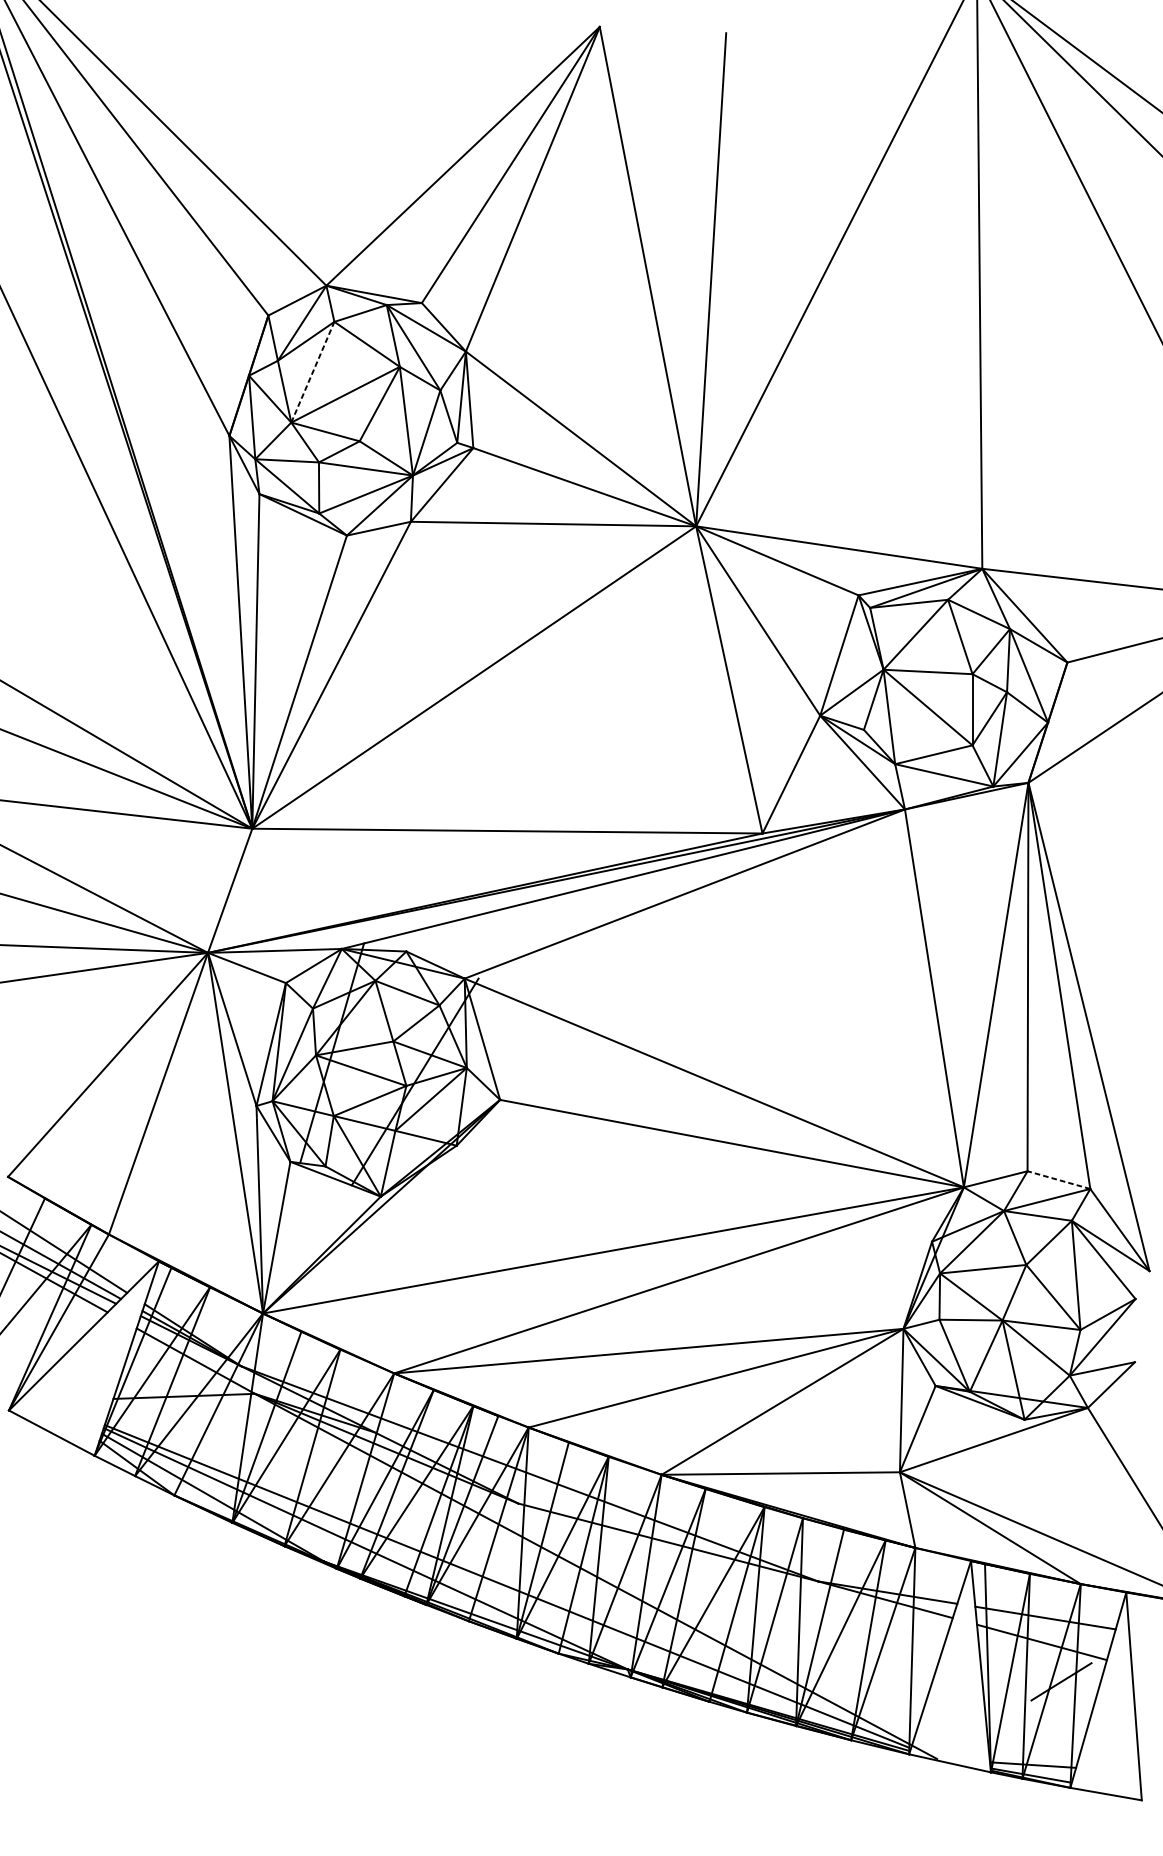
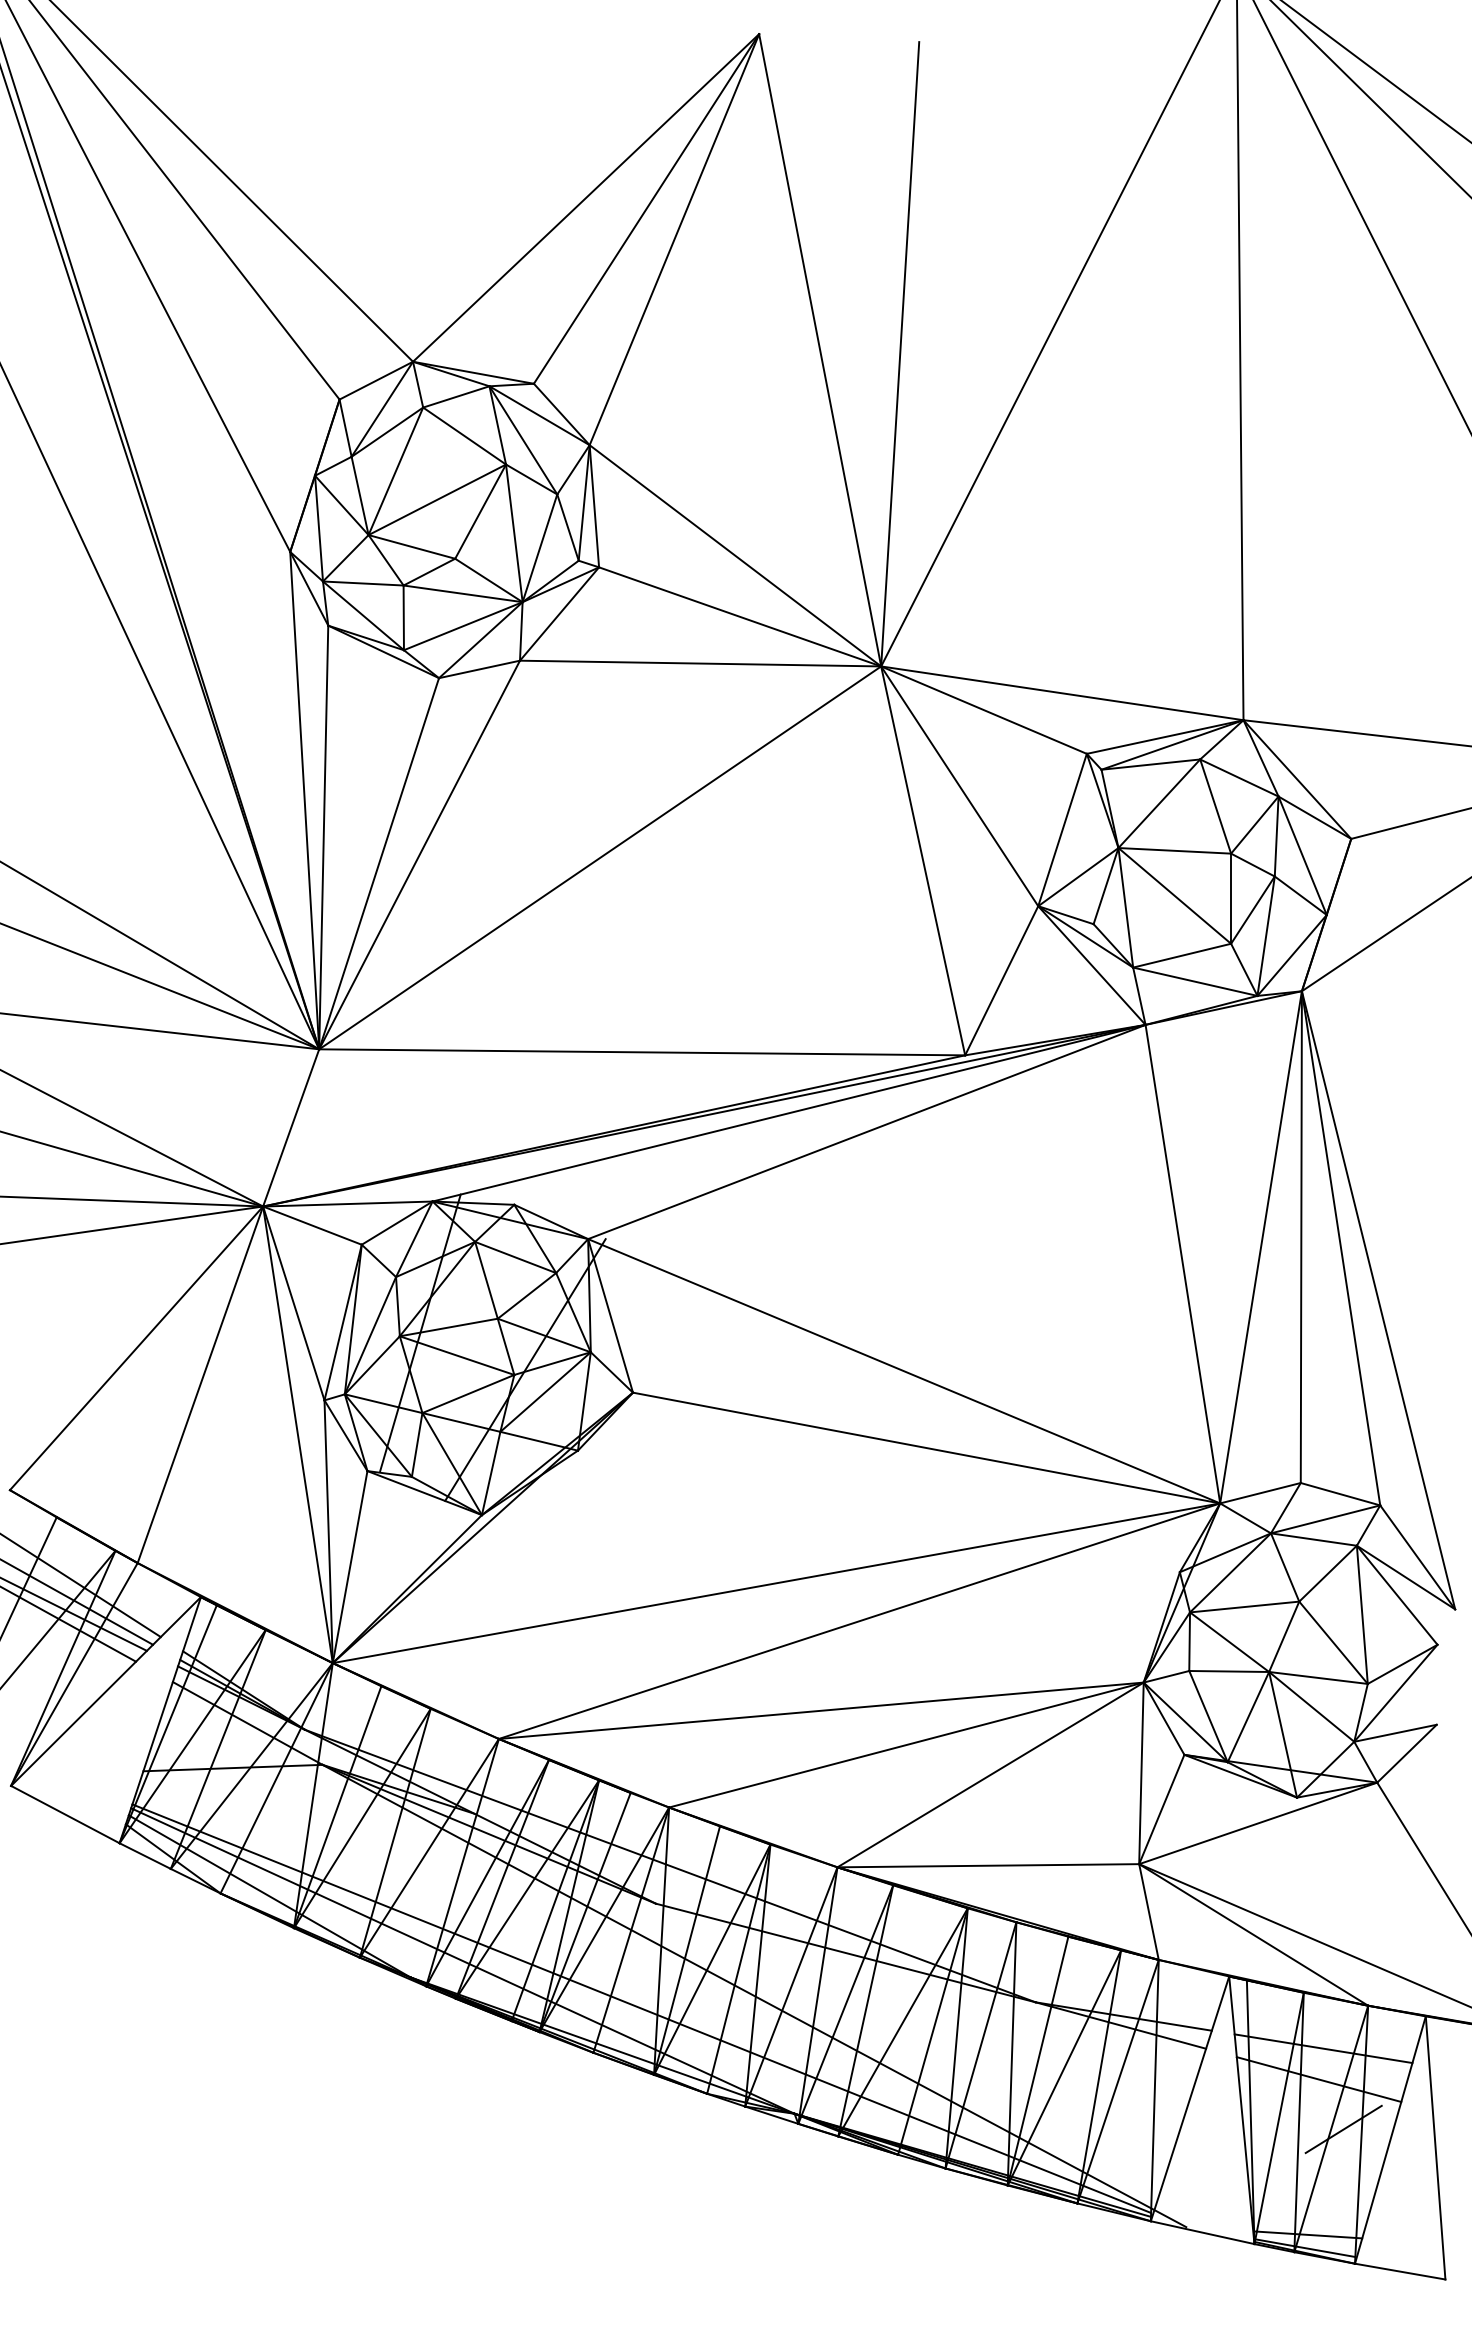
line: (313, 371) -> (396, 470), dashed -> solid
line: (1058, 1180) -> (1340, 1494), dashed -> solid

